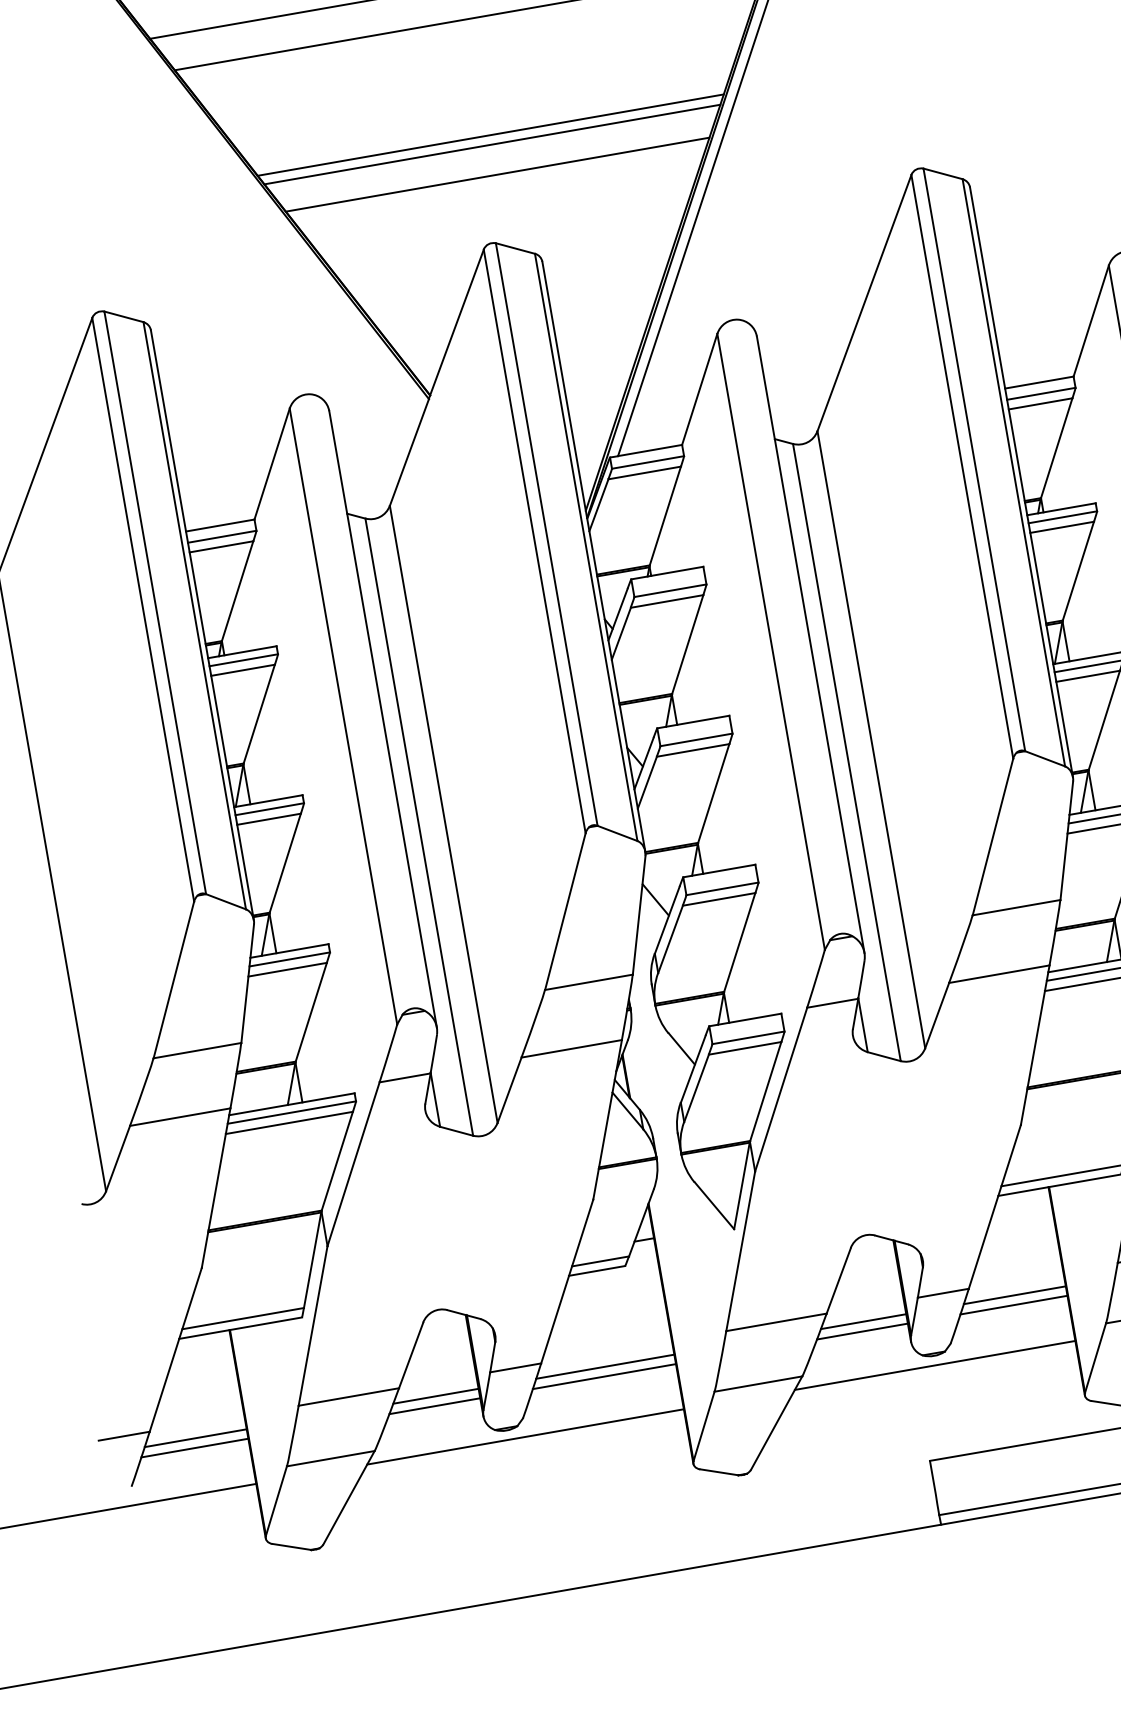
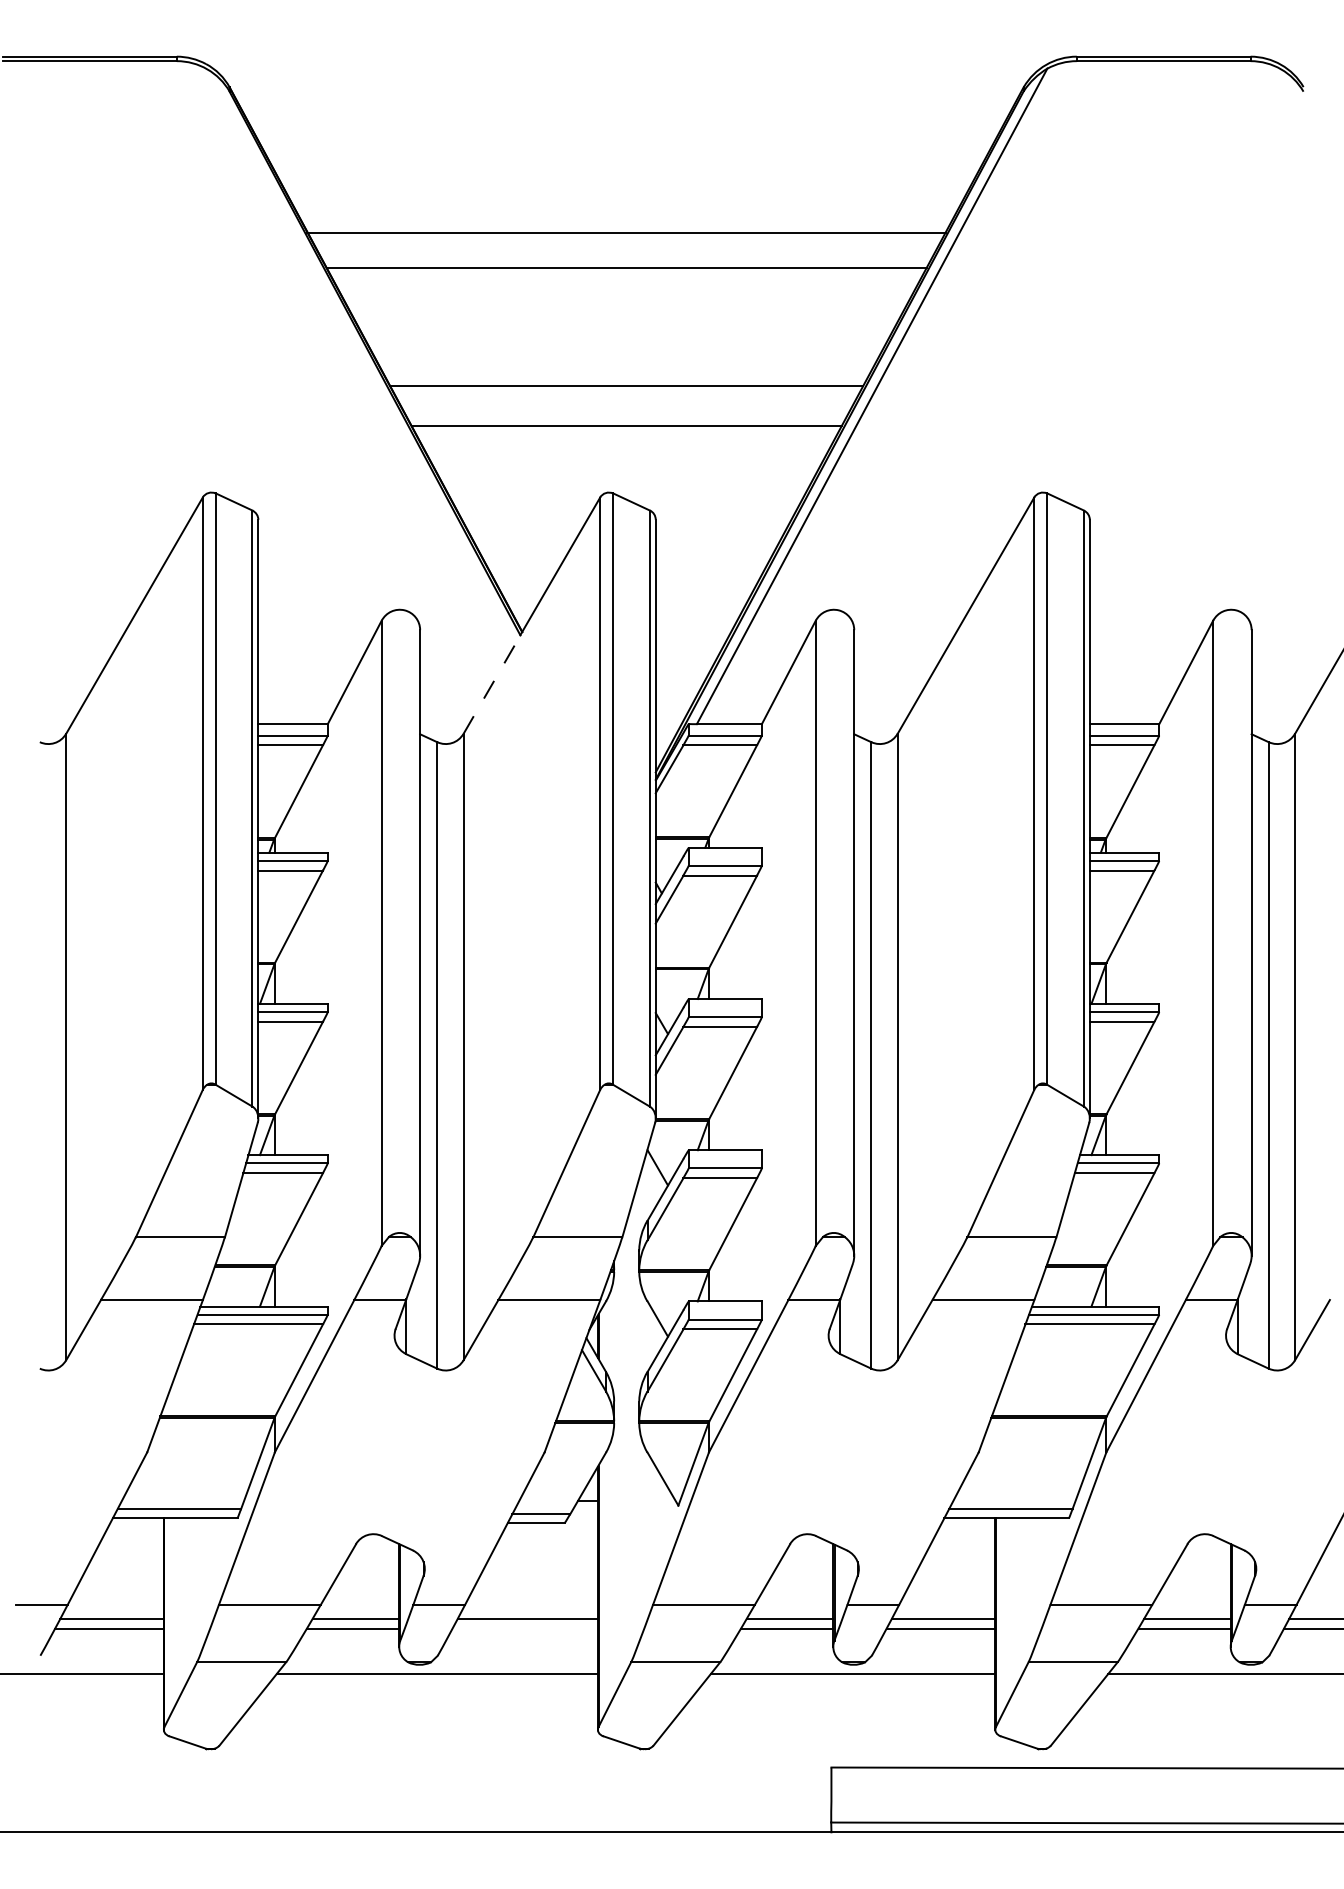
line: (492, 144) -> (626, 395), removed
line: (409, 452) -> (492, 684), solid -> dashed
line: (603, 1376) -> (524, 1628), removed

